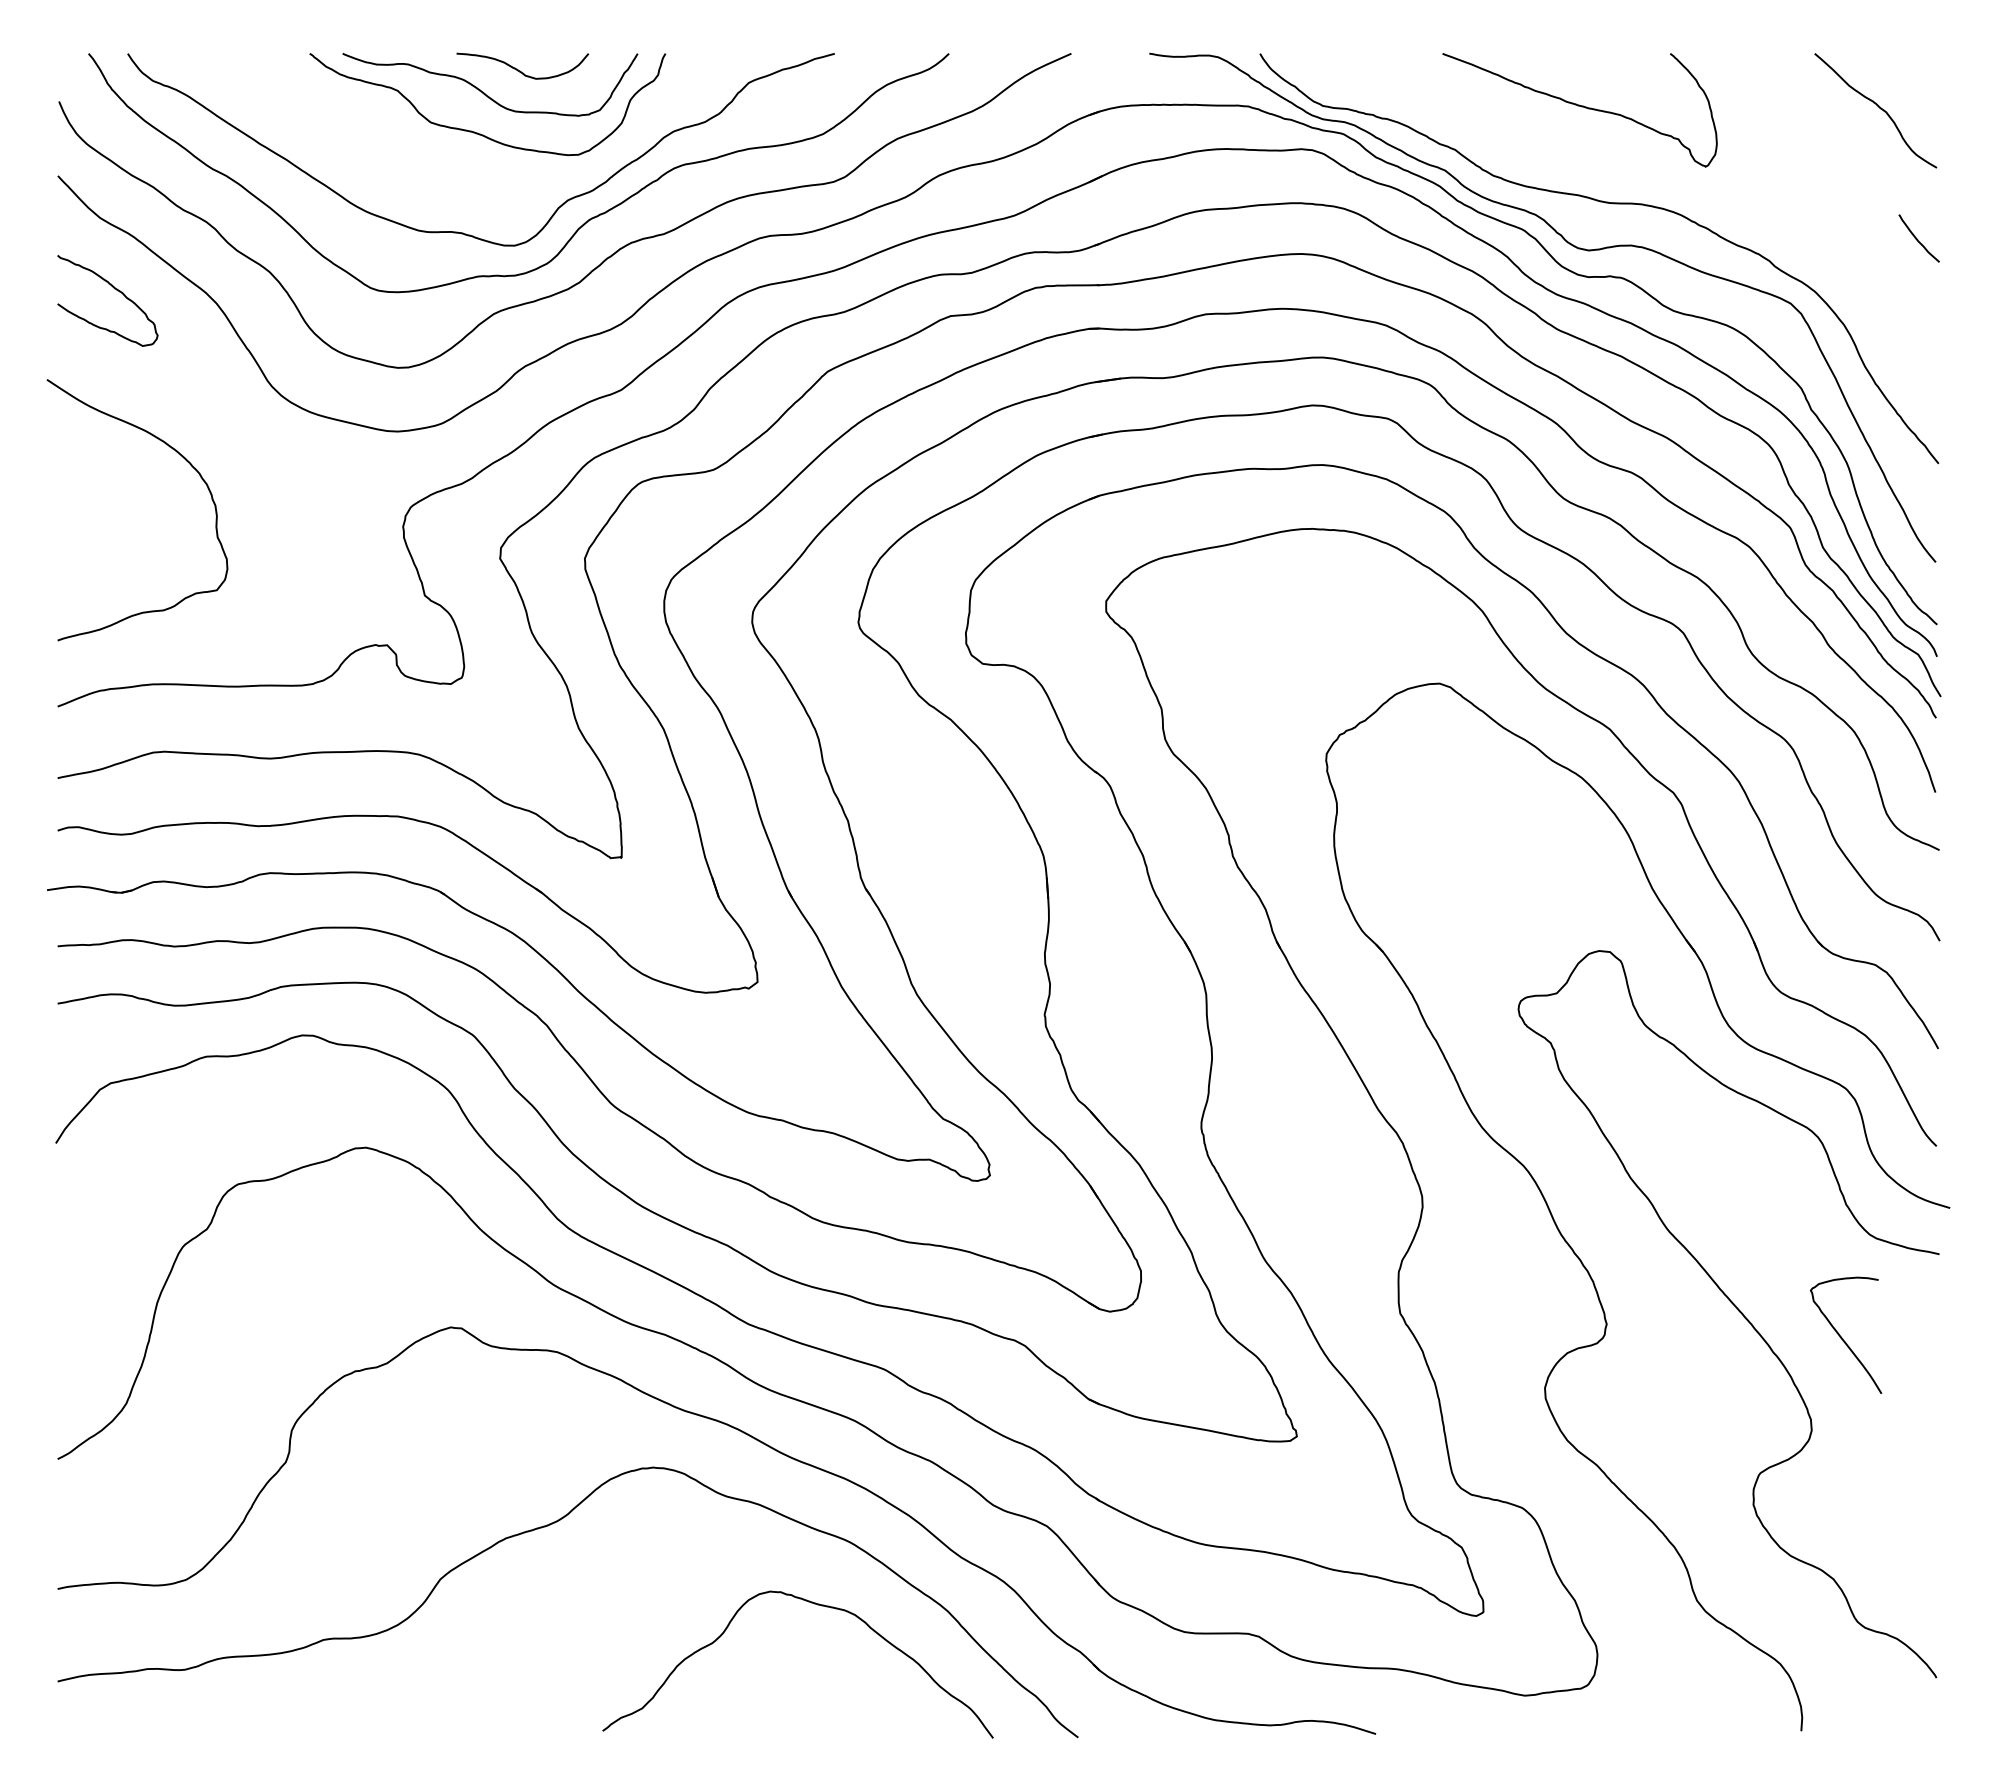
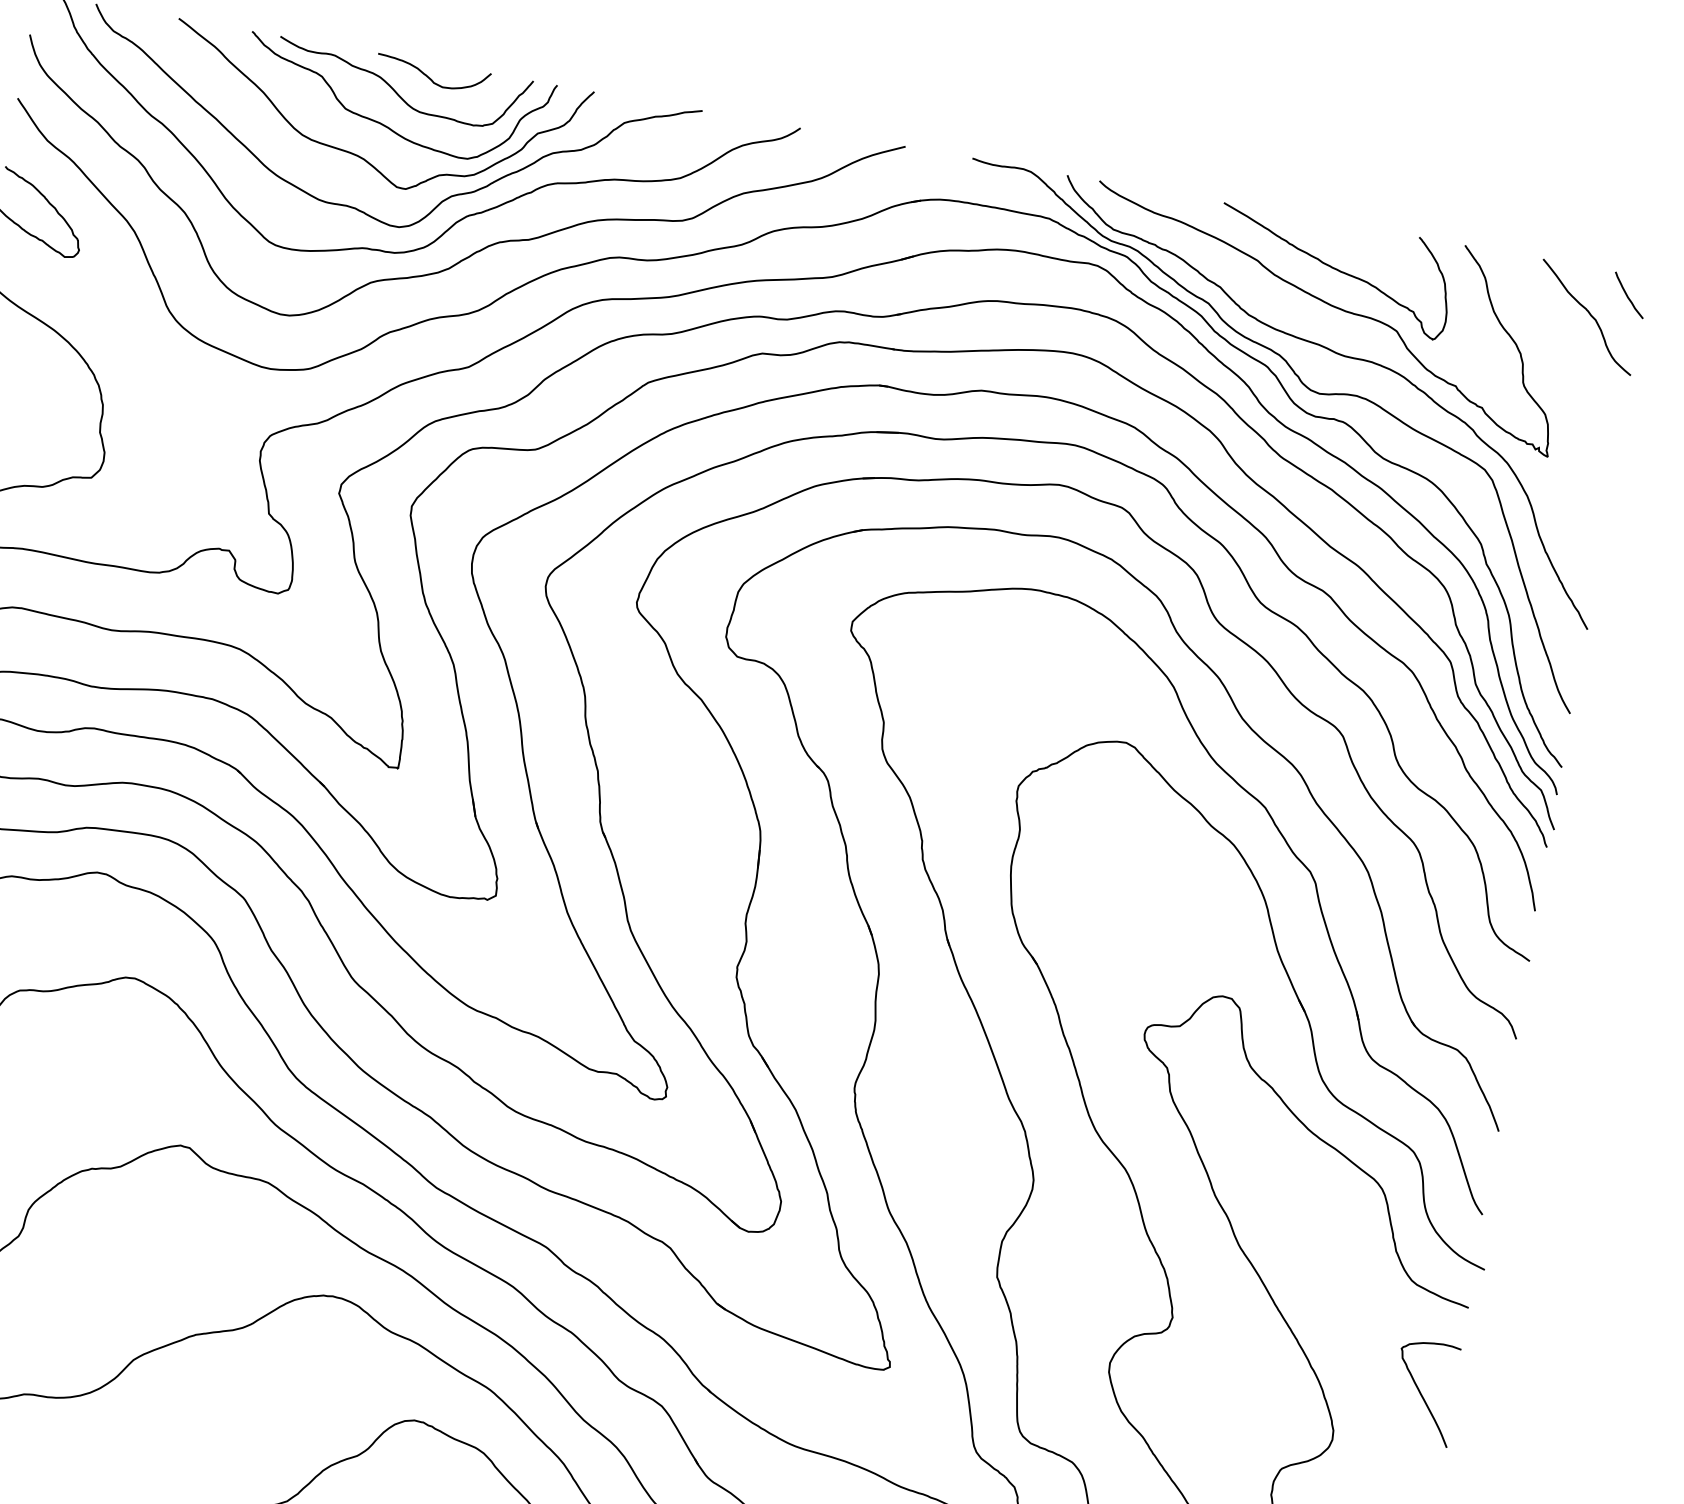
curve: (1584, 149) -> (1331, 306), added
curve: (455, 172) -> (359, 155), added
curve: (1917, 238) -> (1627, 295), moved
curve: (1842, 1337) -> (1421, 1393), moved

